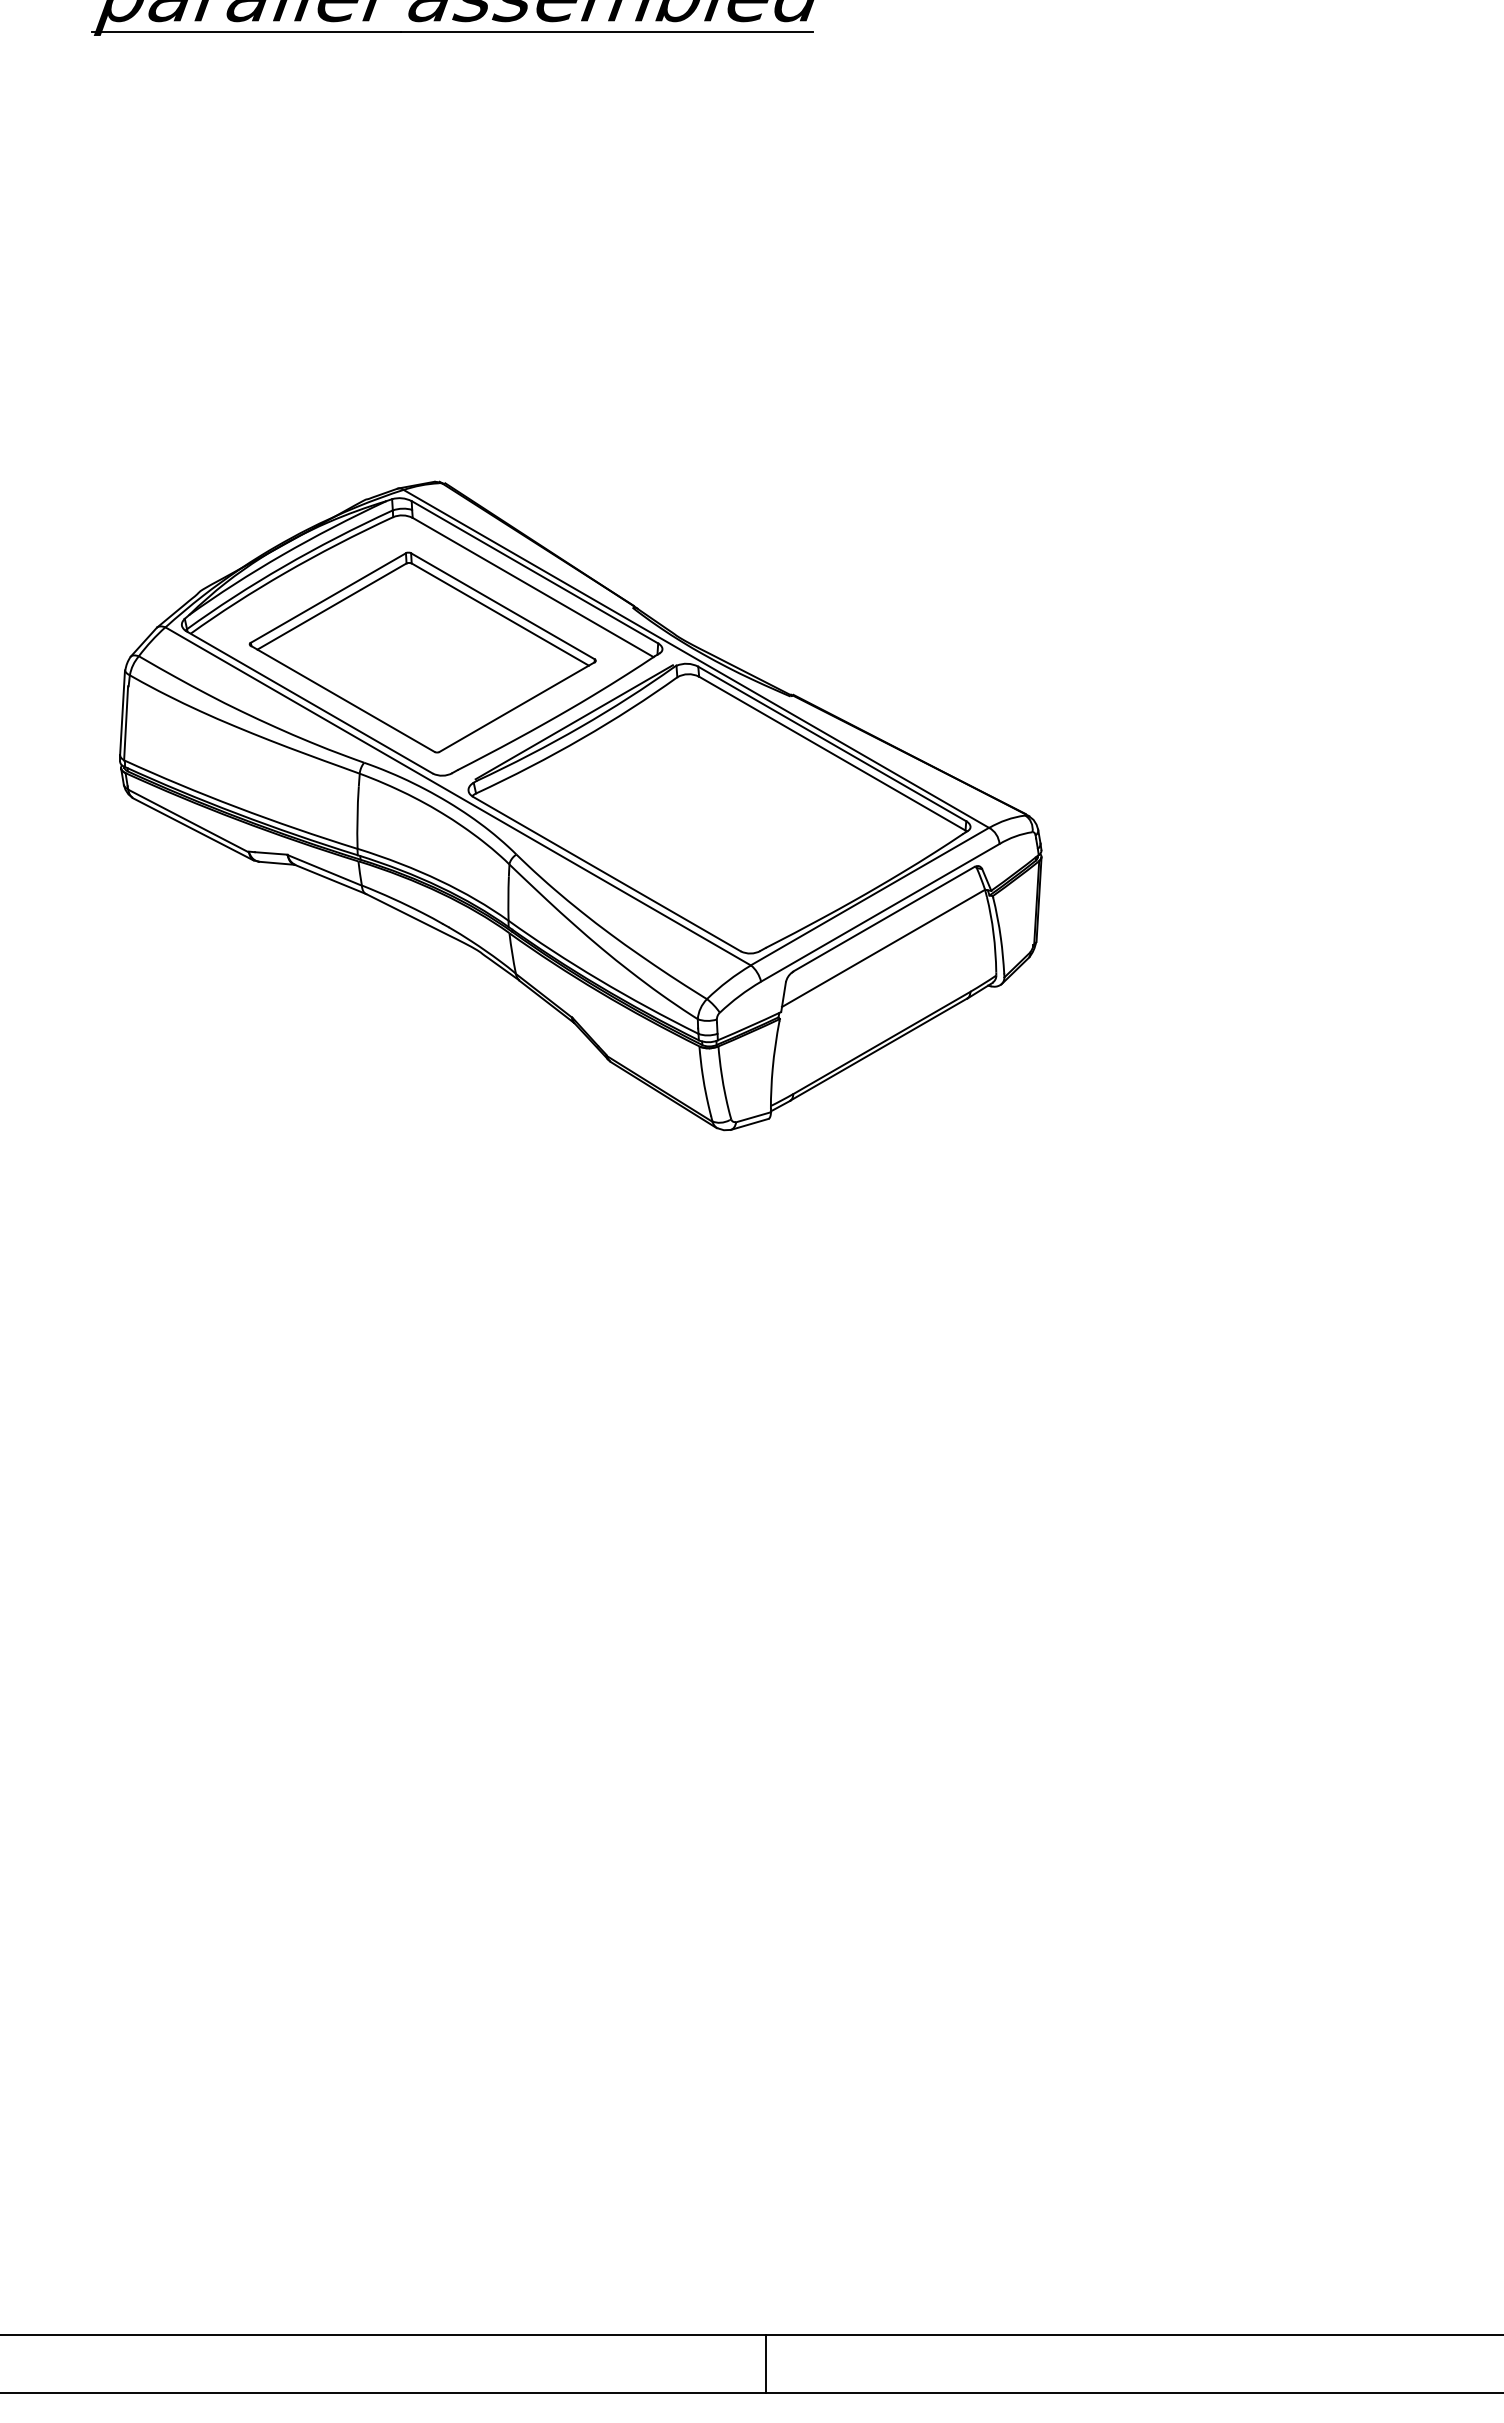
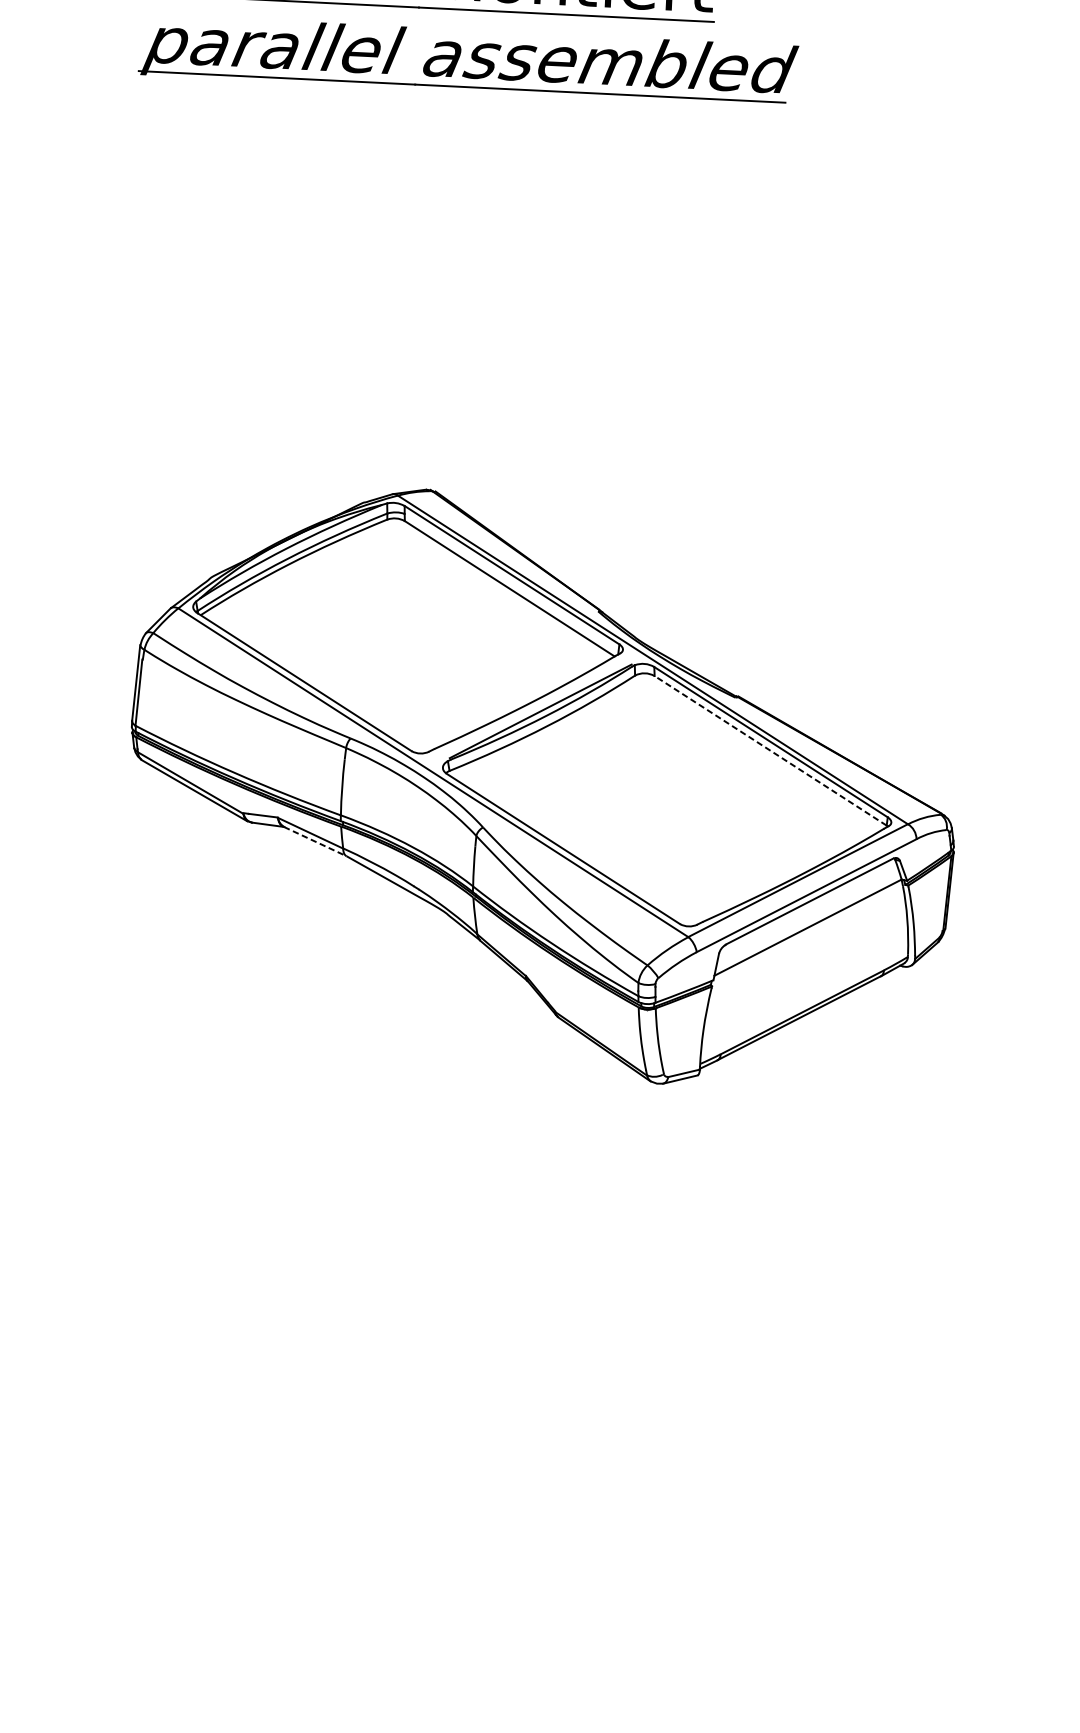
part: (422, 652) -> (407, 642), removed
line: (832, 753) -> (770, 750), solid -> dashed
line: (330, 879) -> (315, 841), solid -> dashed

